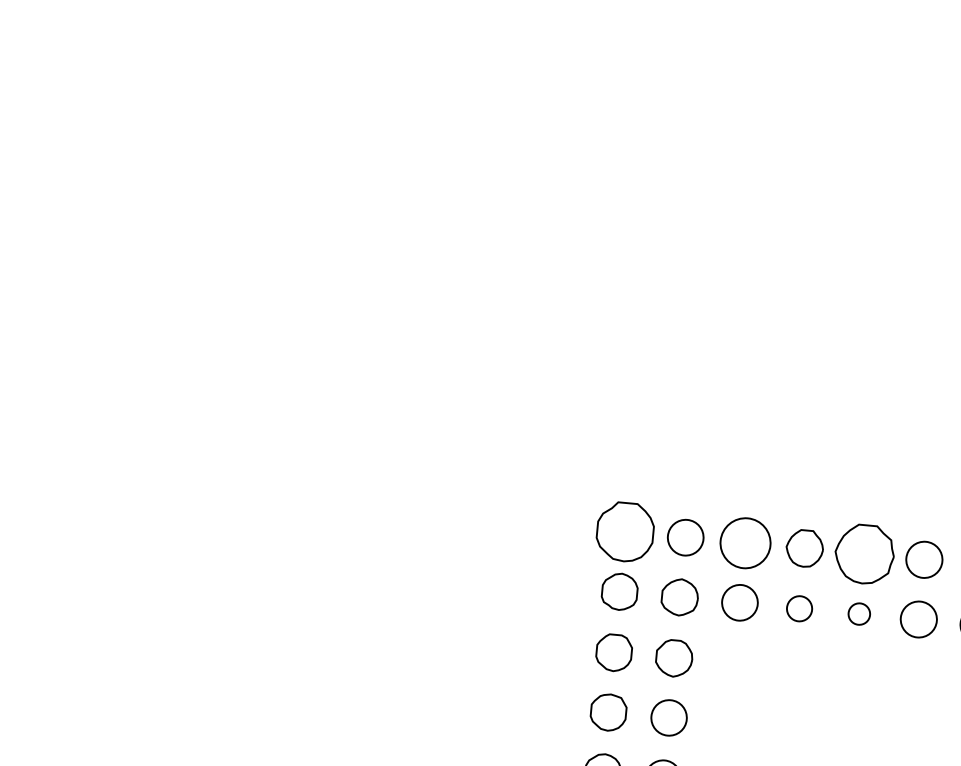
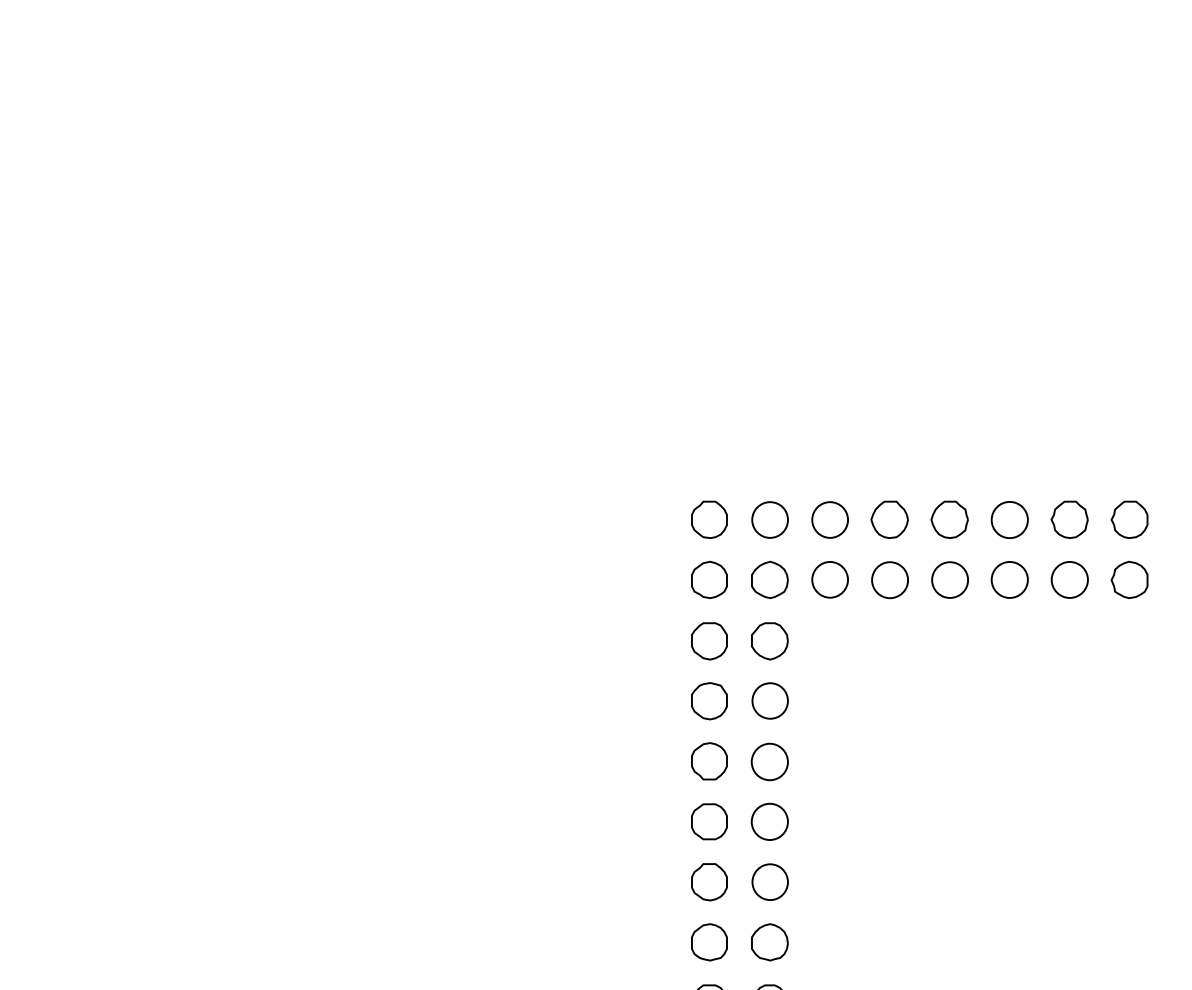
part: (625, 531) -> (709, 519), size x0.62
part: (744, 542) -> (829, 519), size x0.71
part: (864, 553) -> (949, 519), size x0.62
part: (799, 608) -> (889, 580), size x1.43
part: (858, 613) -> (949, 579), size x1.67

